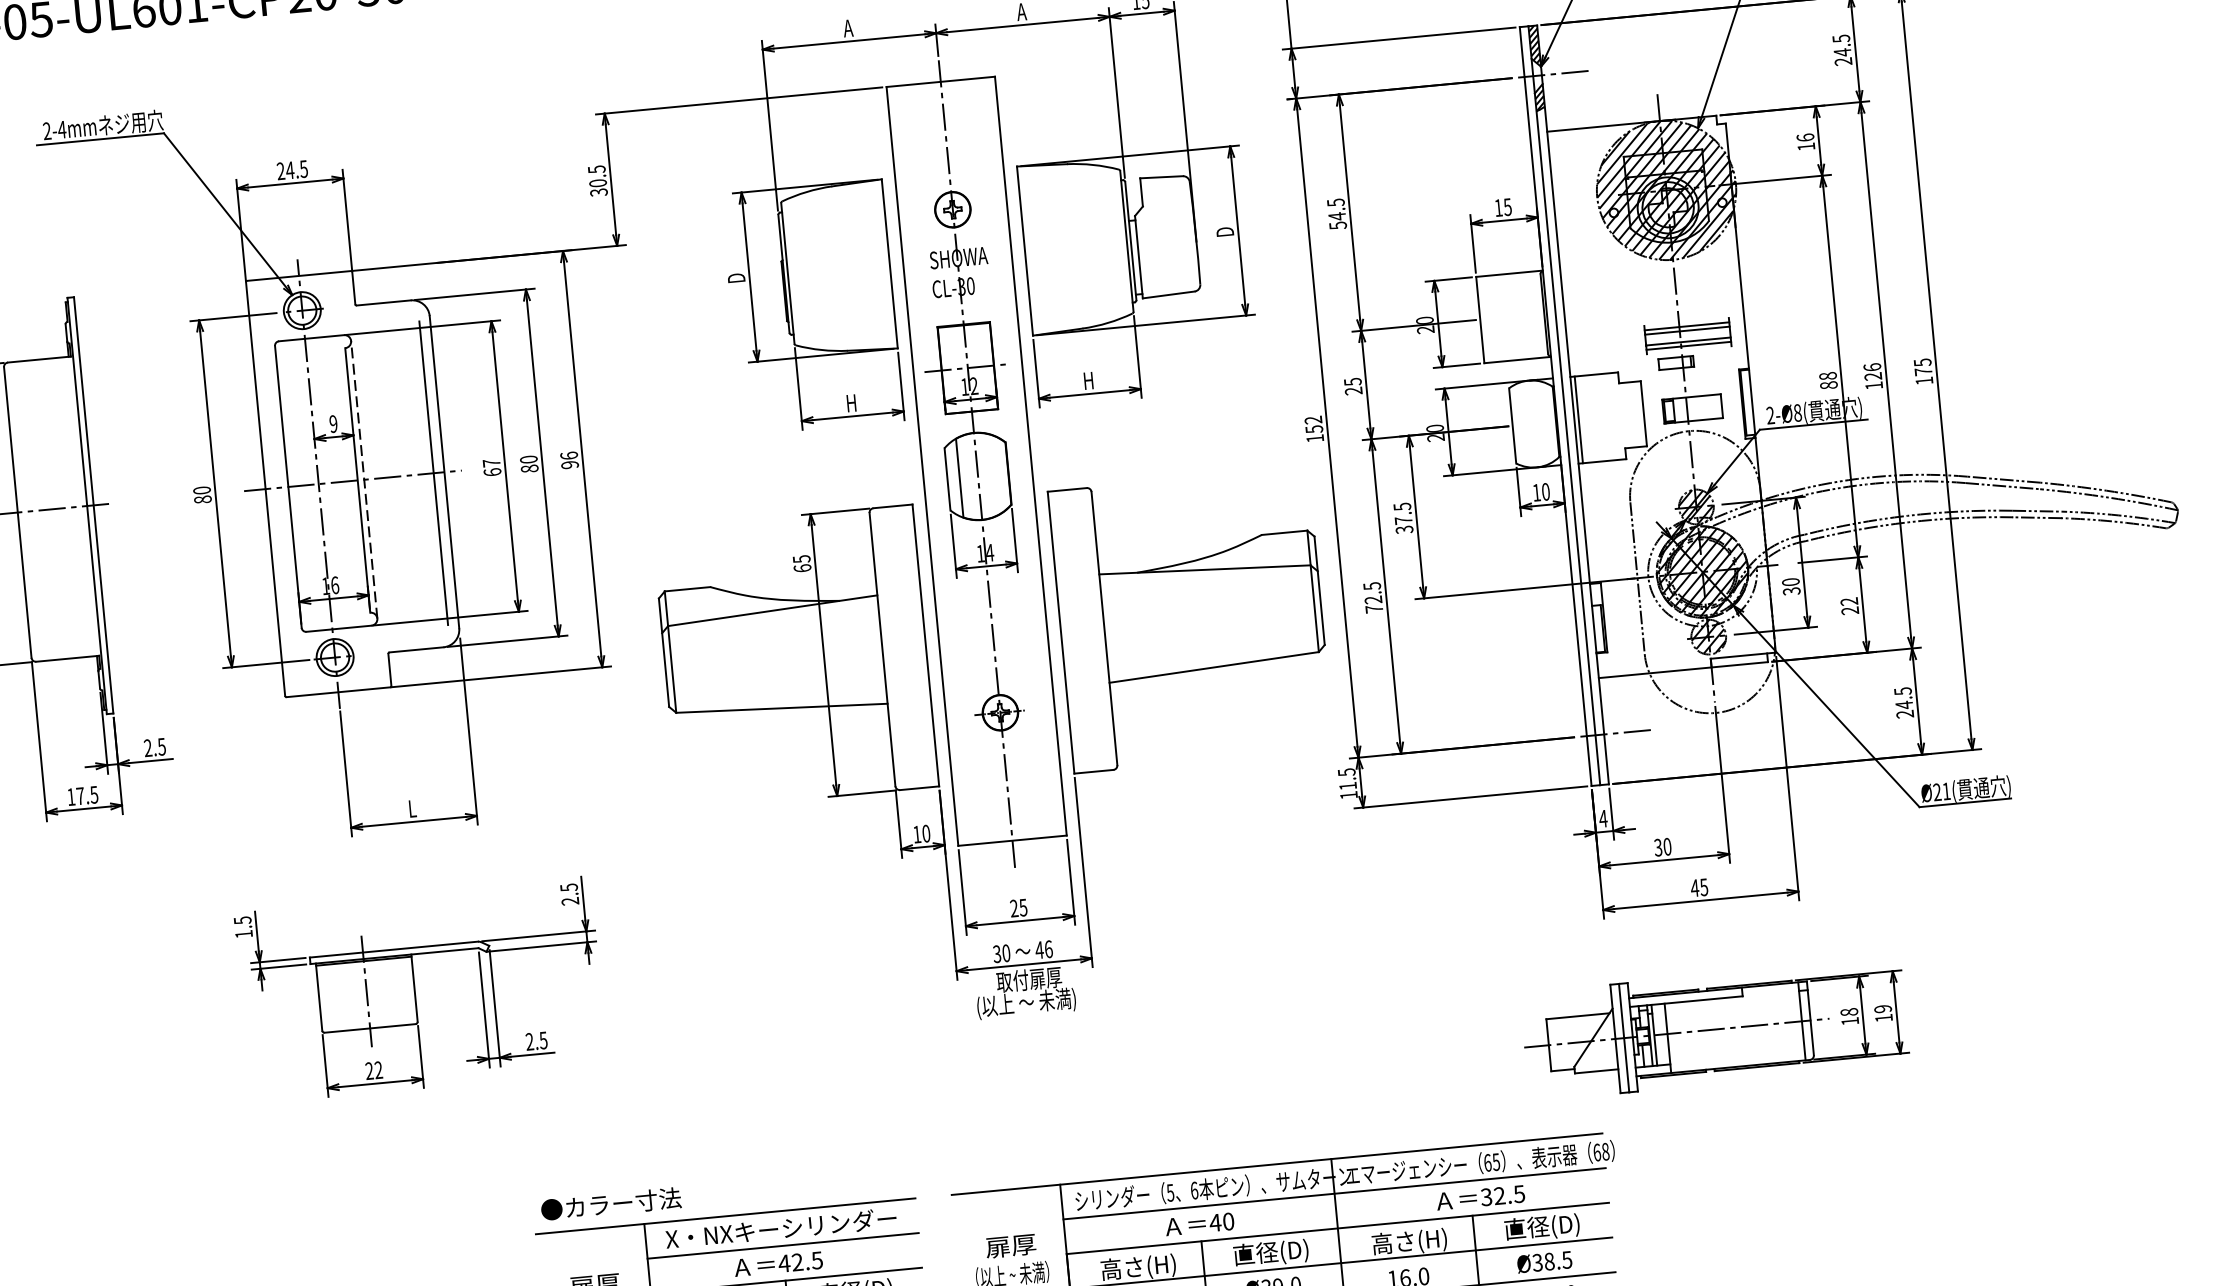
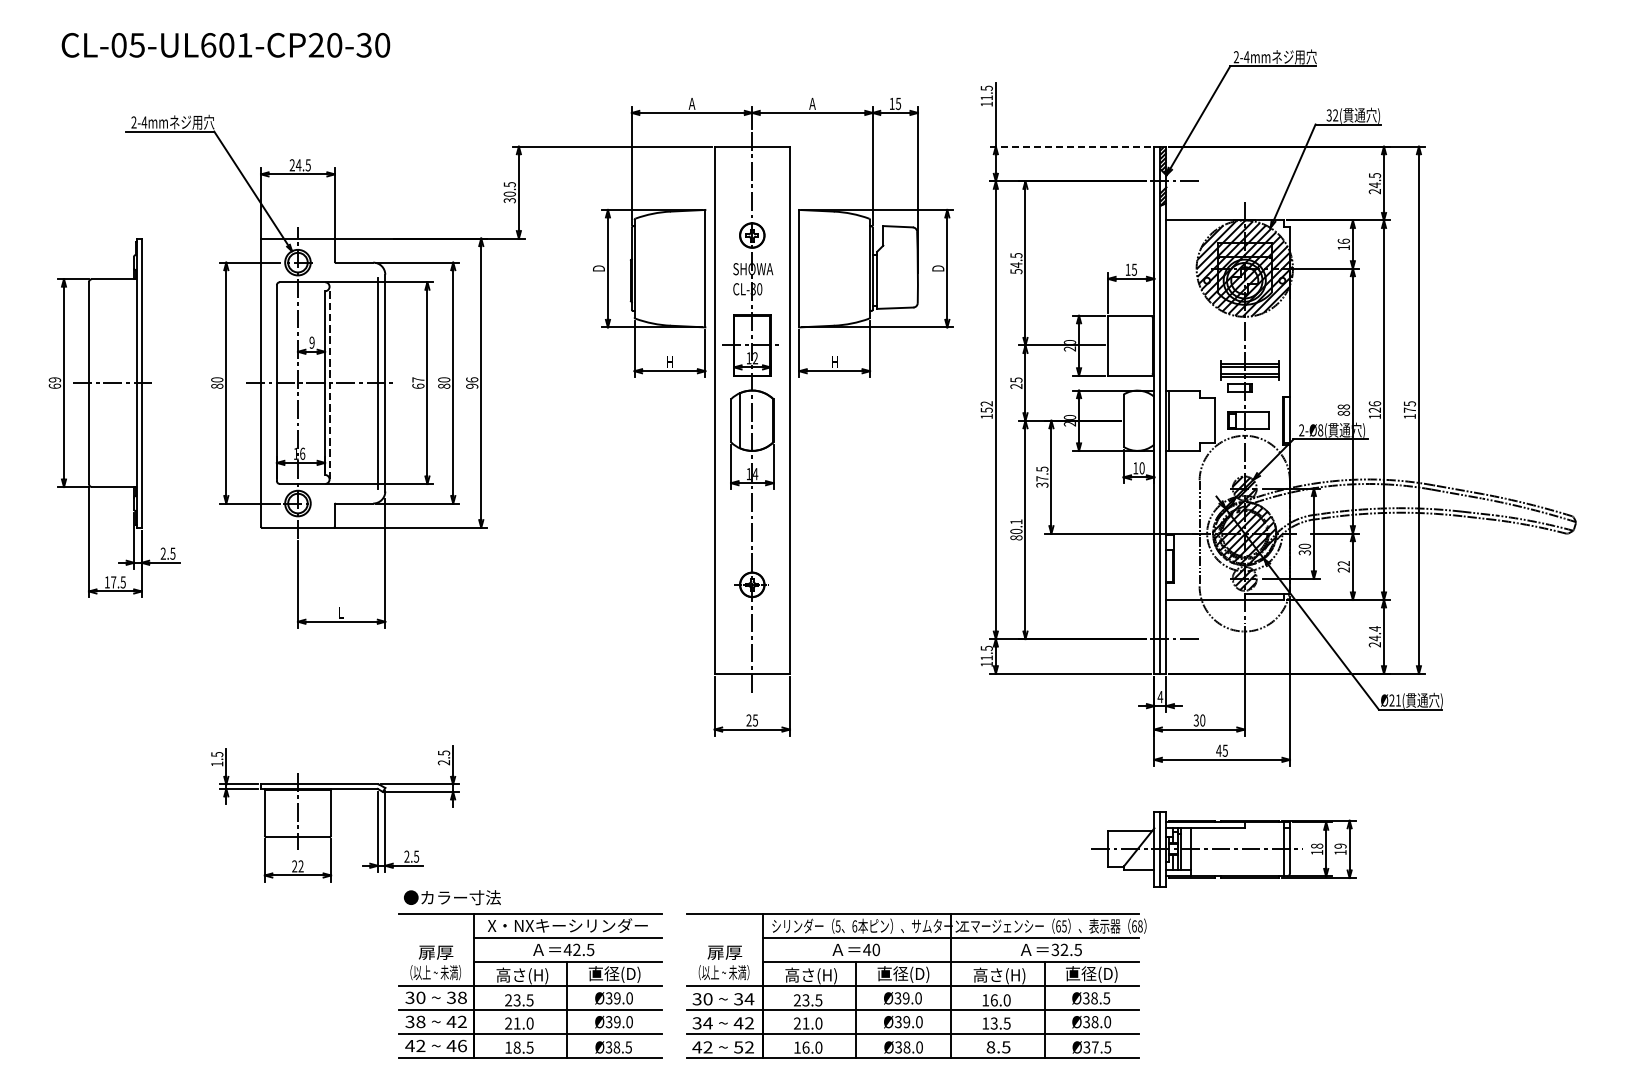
line: (1398, 38) -> (1070, 146), solid -> dashed
text: (1373, 597) -> (1016, 529), 72.5 -> 80.1
text: (1903, 690) -> (1375, 628), 24.5 -> 24.4
part: (937, 761) -> (705, 614), removed
part: (421, 989) -> (335, 813), moved

